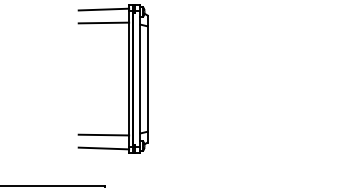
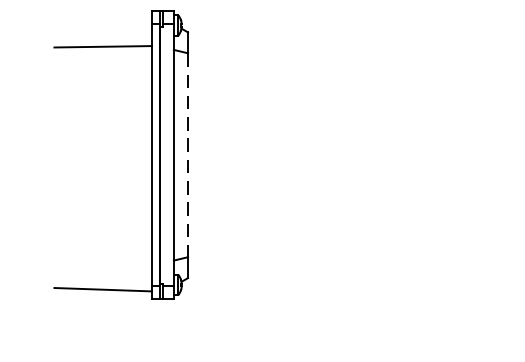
line: (103, 9) -> (102, 20), removed
line: (147, 79) -> (187, 156), solid -> dashed
line: (103, 134) -> (102, 262), removed

